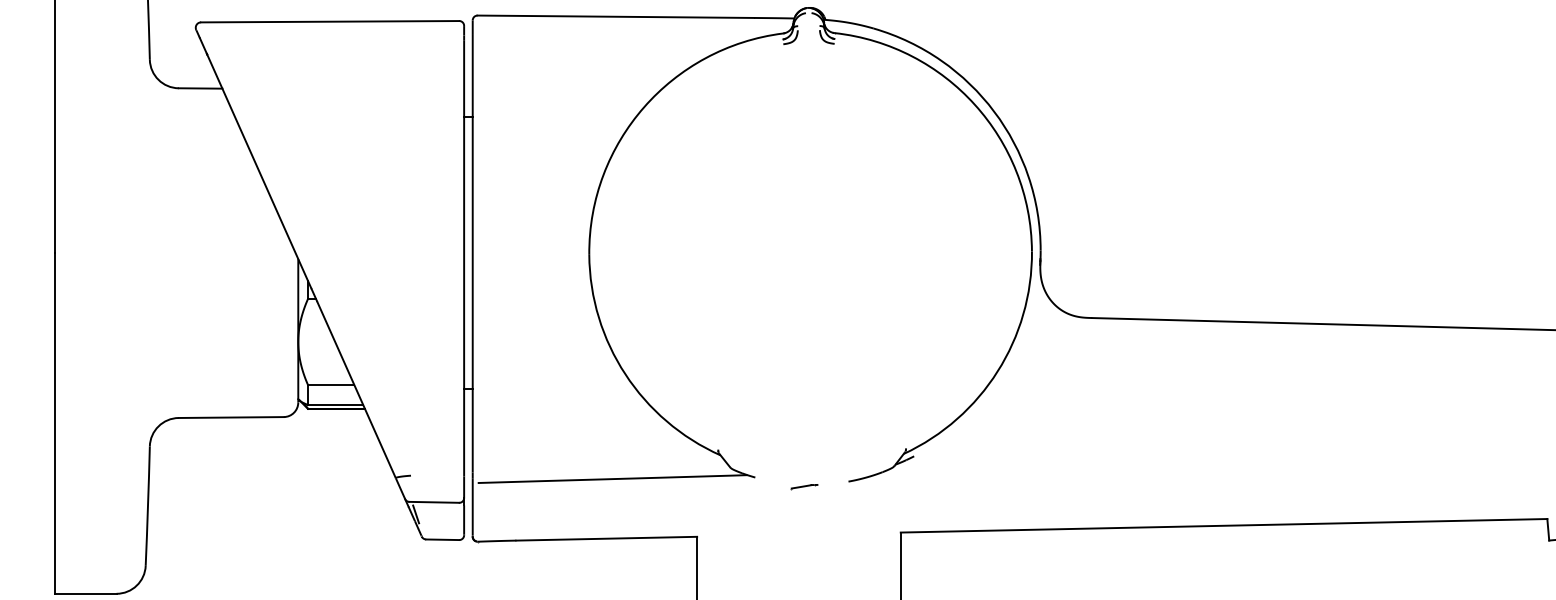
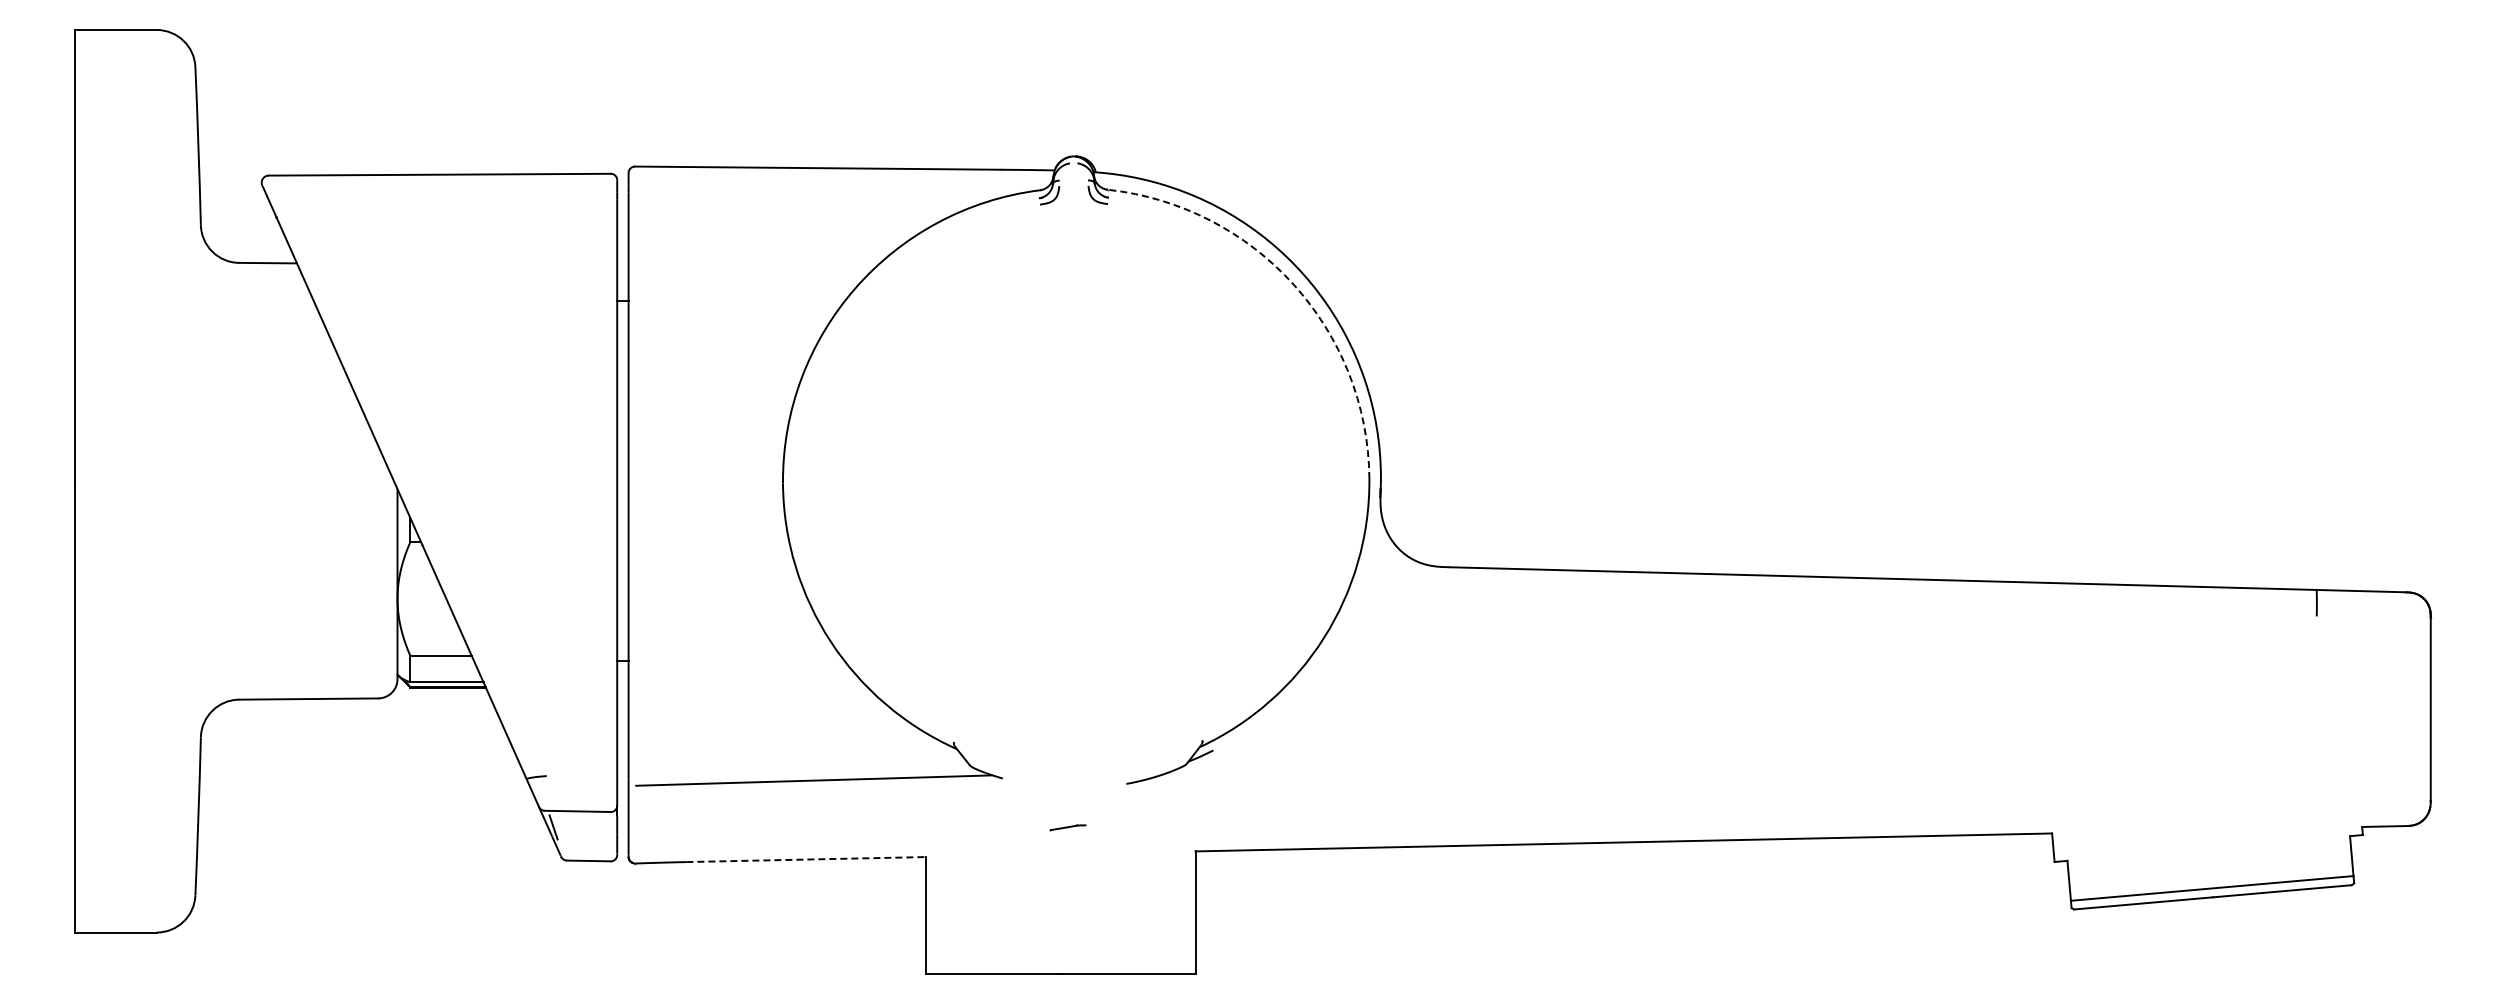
arc: (974, 104) -> (1293, 284), solid -> dashed
line: (804, 486) -> (1067, 827), moved
line: (607, 538) -> (806, 859), solid -> dashed

